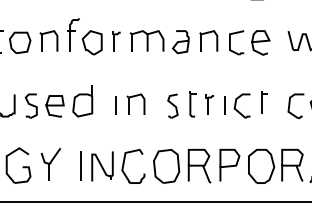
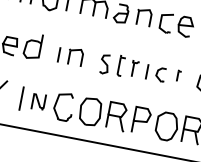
part: (264, 102) -> (179, 75), size x0.6
part: (241, 105) -> (160, 74), size x0.7
part: (102, 166) -> (38, 101), size x0.7

